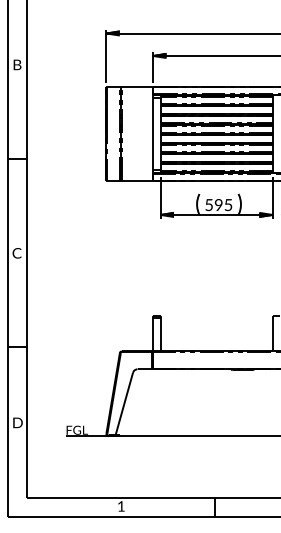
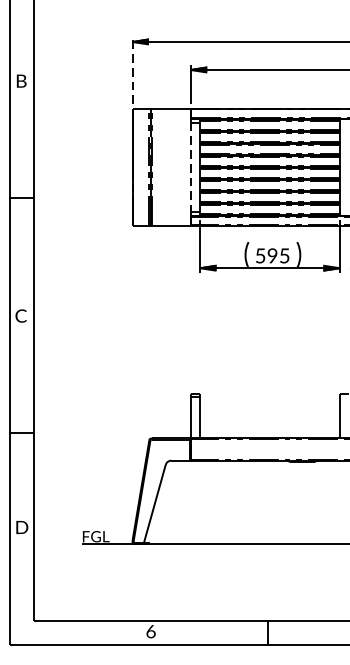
line: (106, 56) -> (132, 70), solid -> dashed
line: (153, 134) -> (191, 167), solid -> dashed
text: (121, 506) -> (151, 631), 1 -> 6

